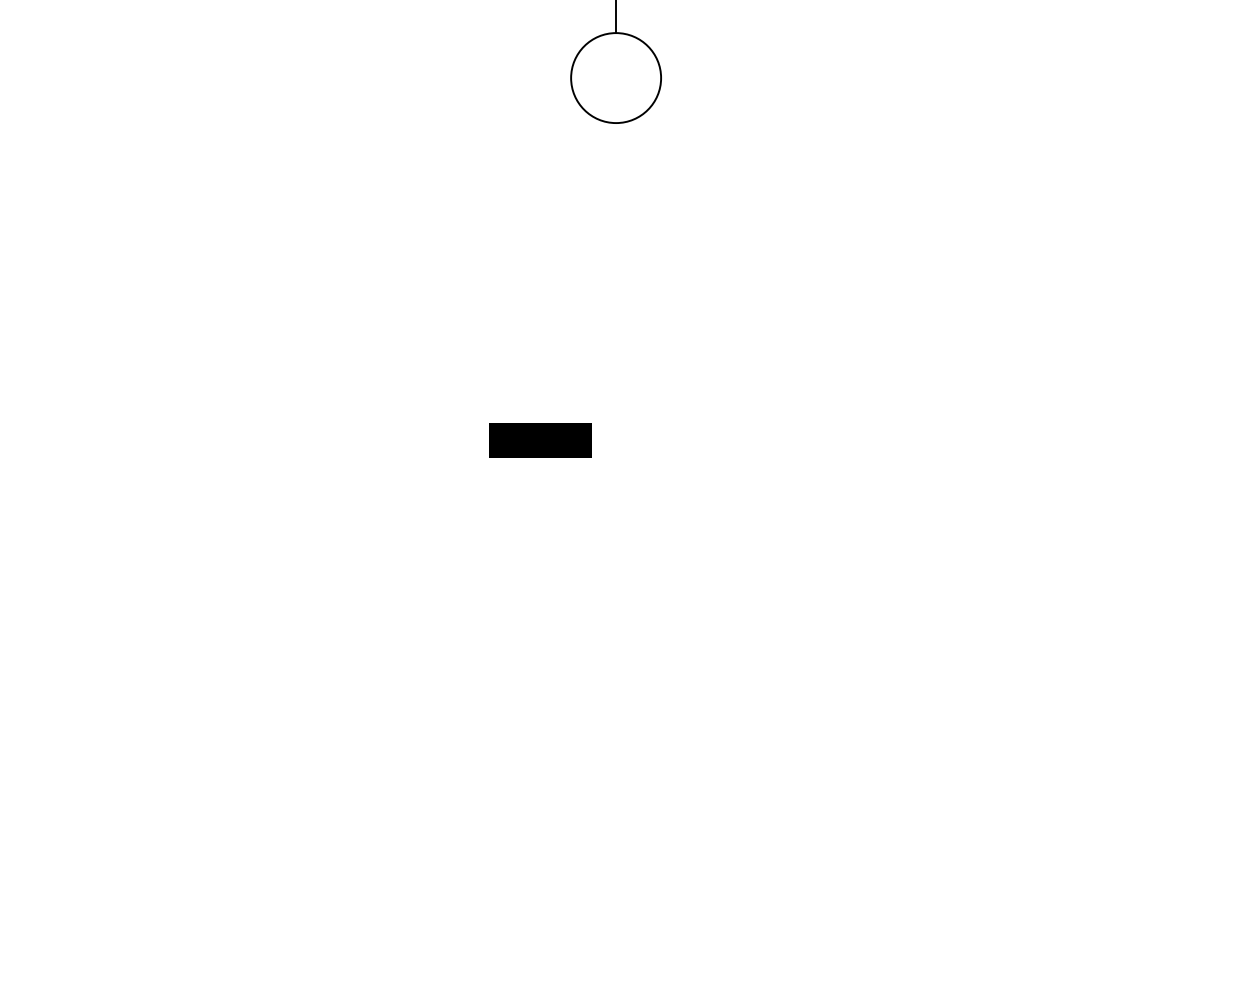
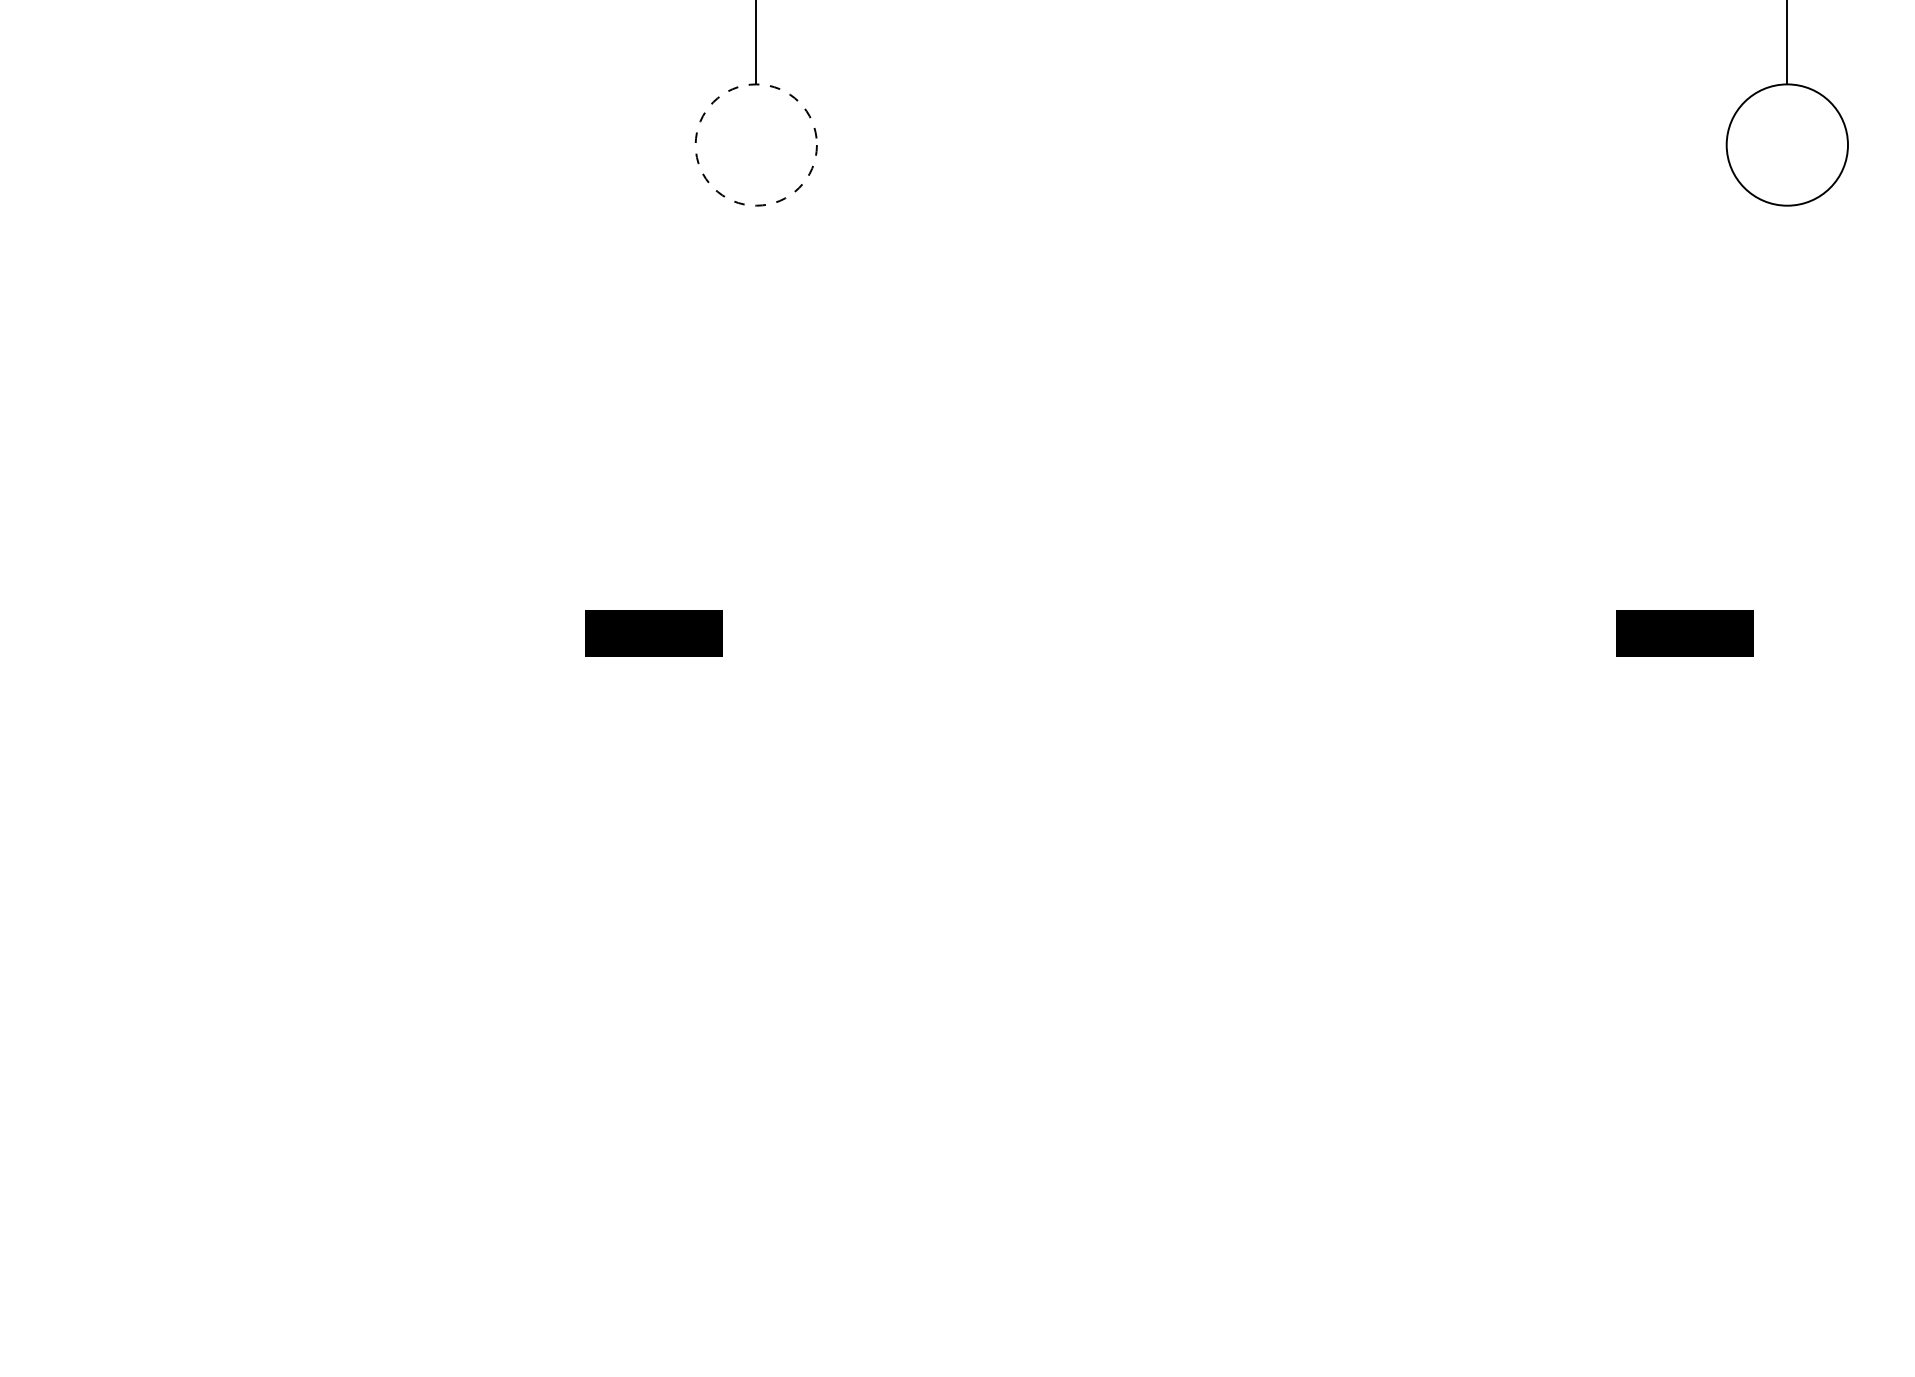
circle: (615, 77) -> (755, 144), solid -> dashed

